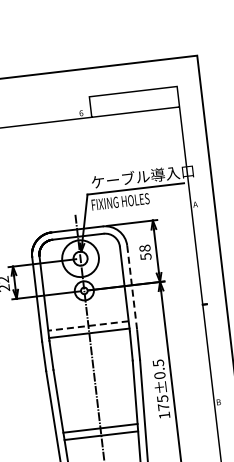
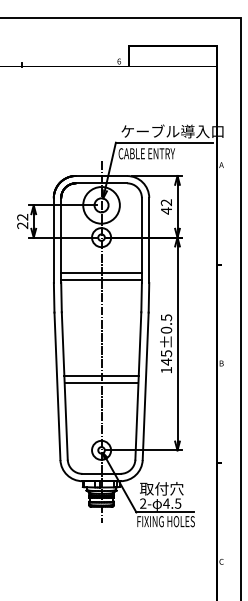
text: (120, 201) -> (147, 153), FIXING HOLES -> CABLE ENTRY
text: (145, 252) -> (166, 206), 58 -> 42
line: (132, 288) -> (149, 240), dashed -> solid
line: (88, 325) -> (101, 272), dashed -> solid
text: (163, 406) -> (166, 361), 175 -> 145

